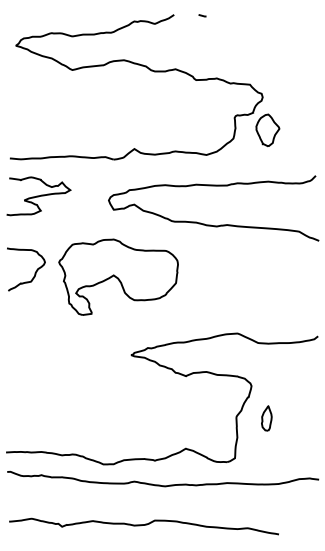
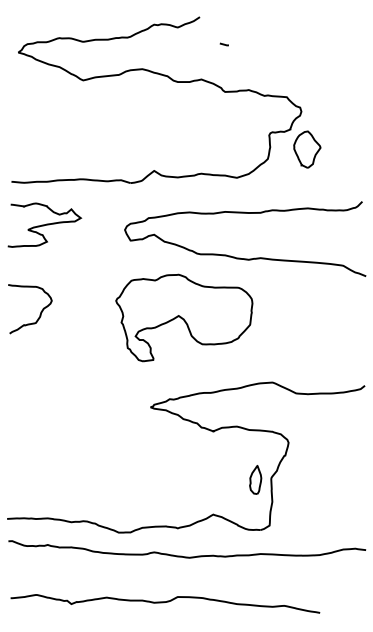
line: (202, 15) -> (224, 44), moved
part: (118, 276) -> (184, 317), moved
part: (266, 418) -> (255, 479), moved

